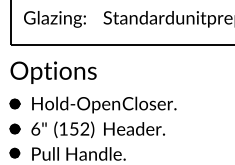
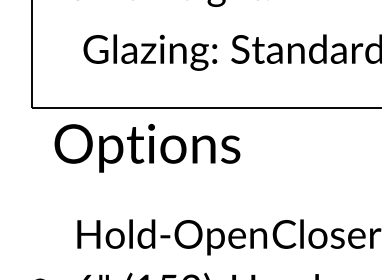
text: (54, 19) -> (149, 52), moved
text: (53, 72) -> (147, 147), moved
part: (14, 103) -> (39, 234), removed

